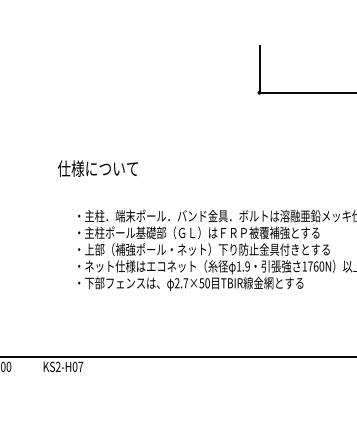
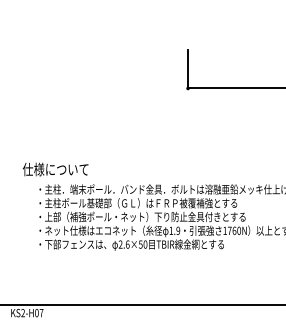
text: (97, 168) -> (55, 169), moved
text: (185, 283) -> (127, 244), 2.7×50 -> 2.6×50

